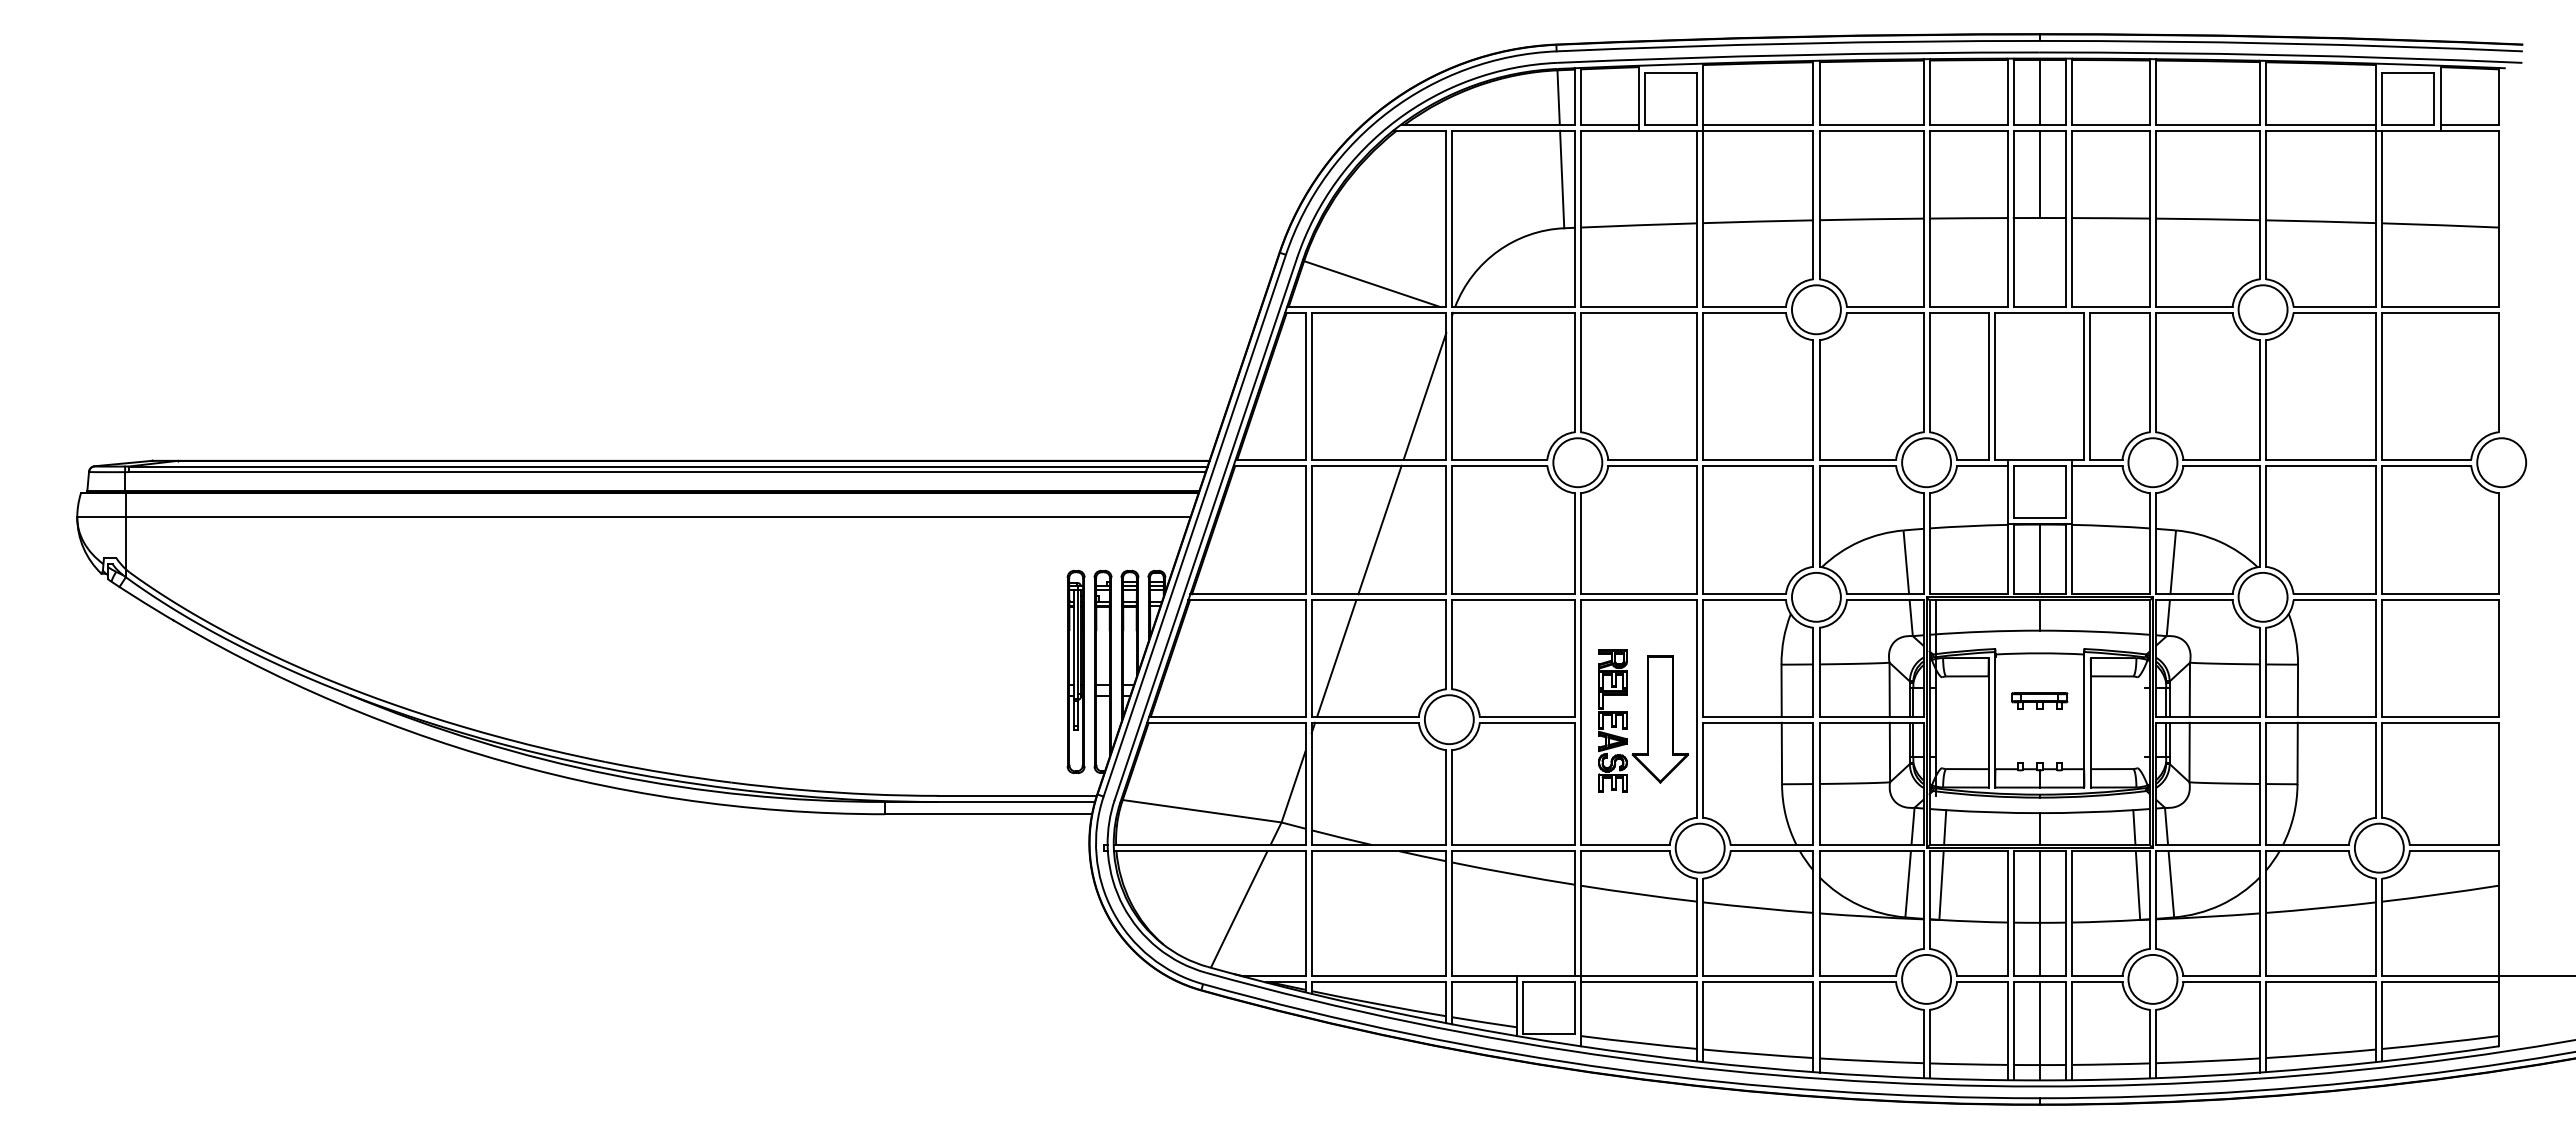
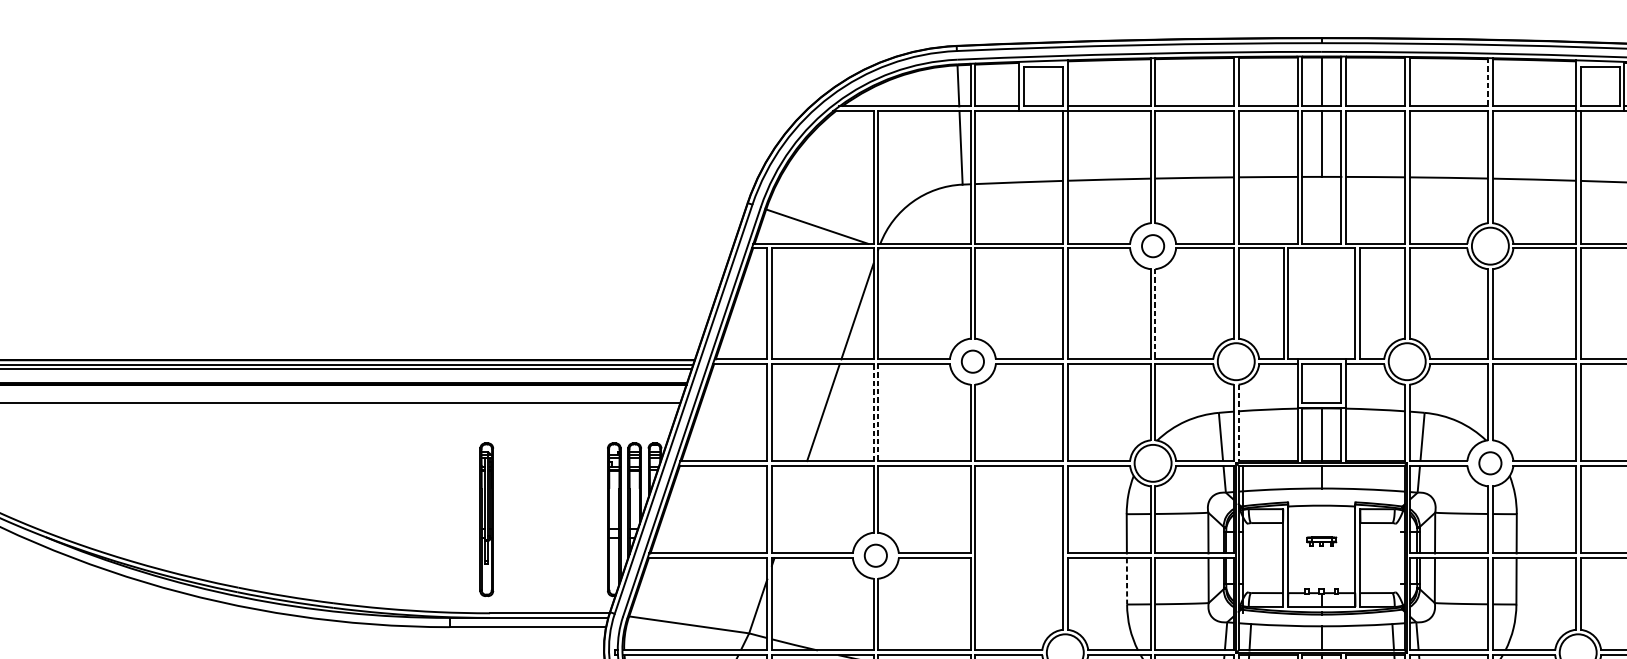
line: (2260, 92) -> (1488, 82), solid -> dashed
circle: (1815, 309) -> (1152, 245), size x0.6
line: (1819, 399) -> (1155, 313), solid -> dashed
circle: (1577, 462) -> (972, 361), size x0.6
line: (1446, 529) -> (873, 412), solid -> dashed
line: (1452, 530) -> (878, 412), solid -> dashed
line: (1929, 543) -> (1238, 422), solid -> dashed
circle: (2262, 596) -> (1489, 462), size x0.6
line: (1336, 658) -> (790, 509), removed
part: (1075, 671) -> (486, 519), moved
part: (2039, 700) -> (1321, 541), size x0.7
circle: (1448, 719) -> (875, 555), size x0.6
part: (1643, 720) -> (1022, 556), removed
line: (1781, 753) -> (1126, 581), solid -> dashed

